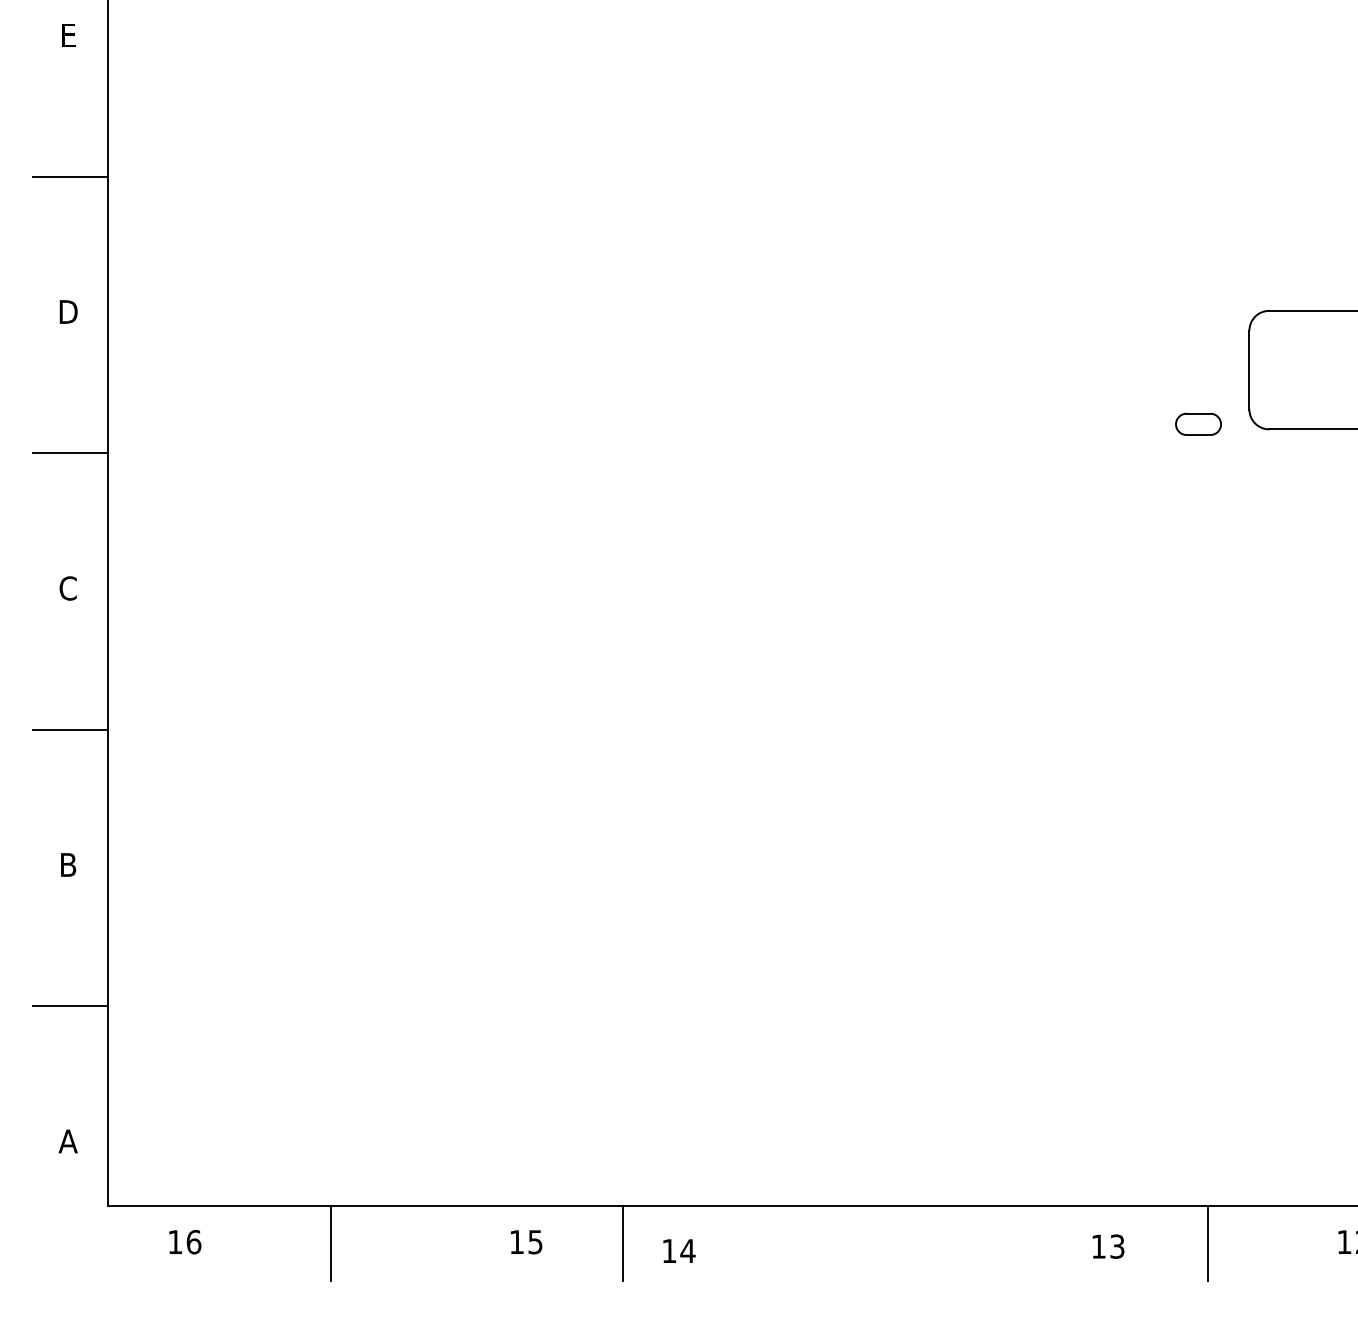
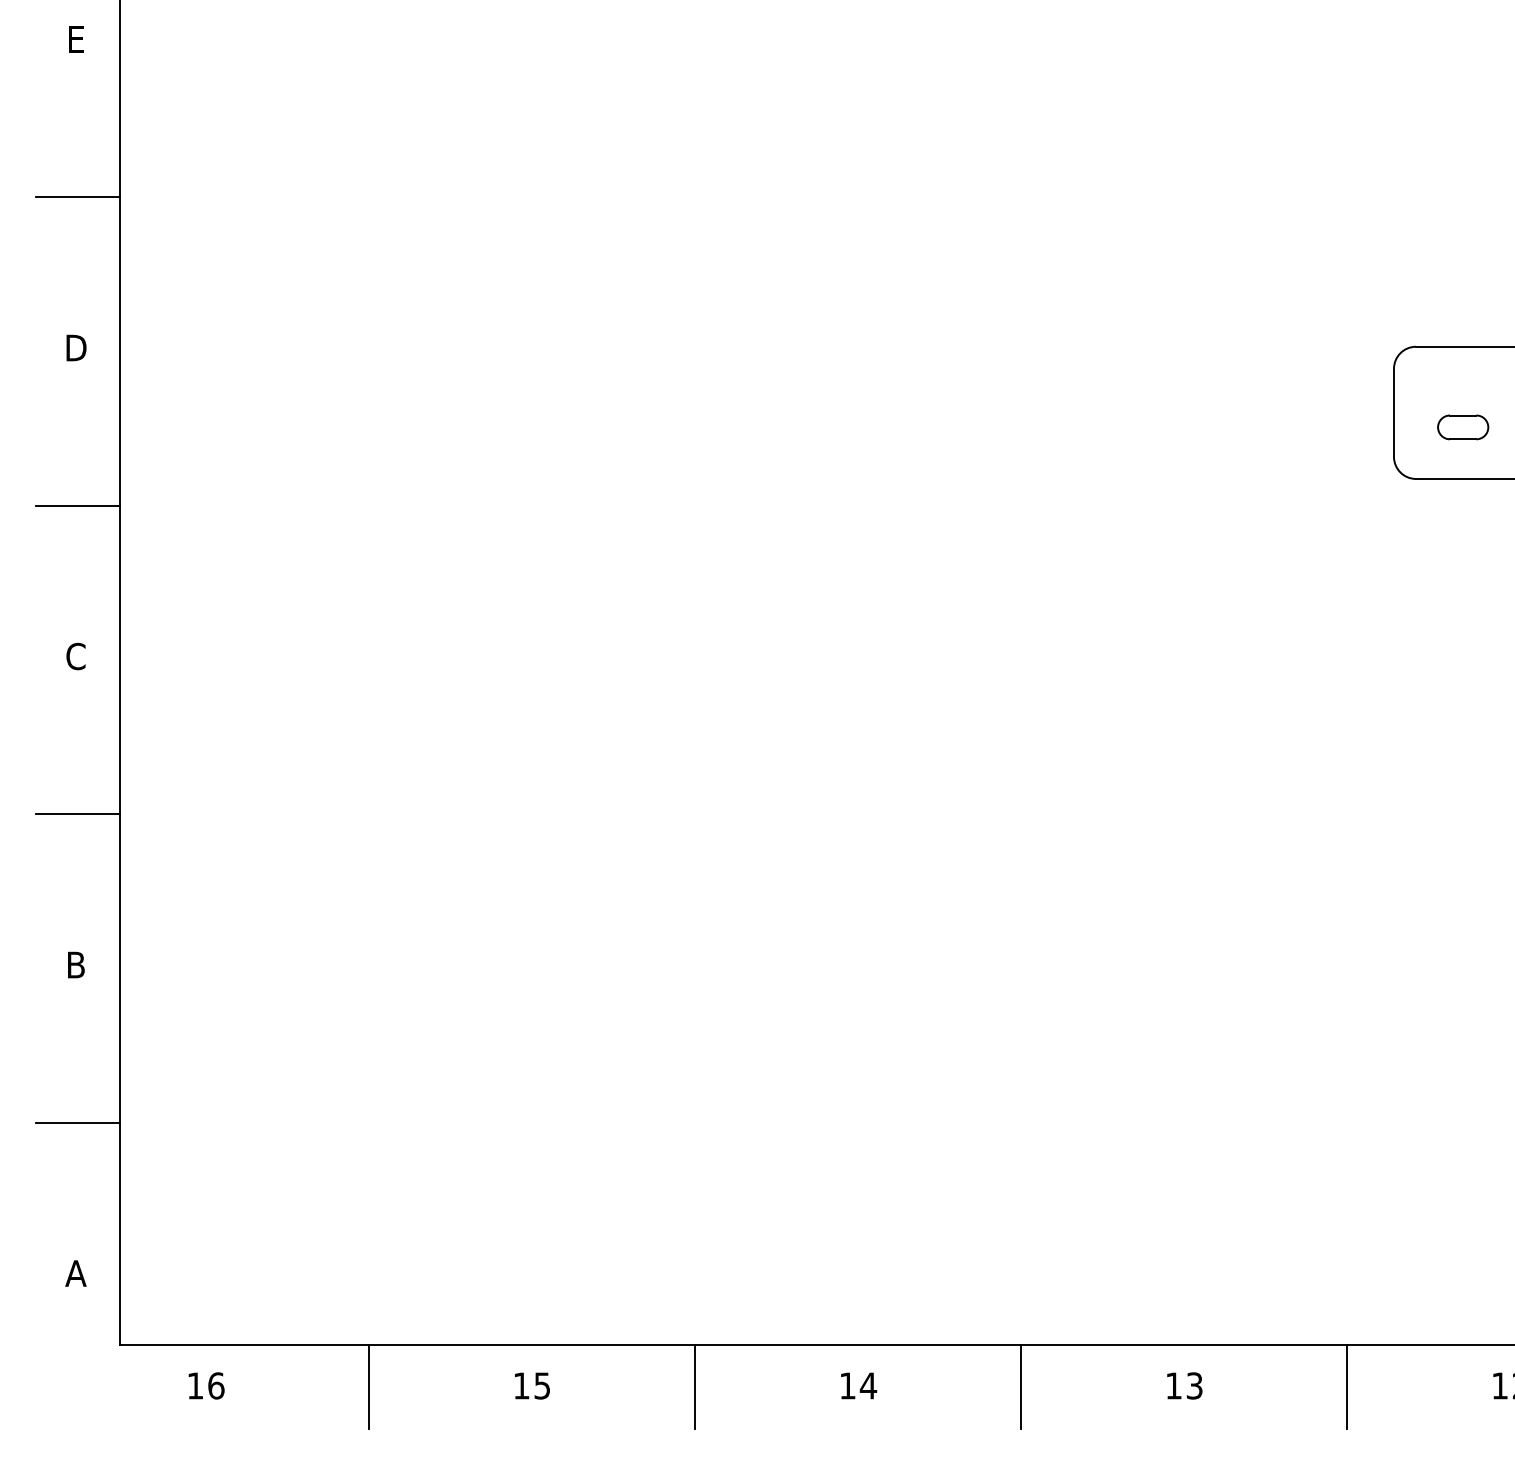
part: (1198, 424) -> (1463, 427), moved
text: (526, 1241) -> (532, 1385), moved
line: (915, 1242) -> (1021, 1386), added
text: (1108, 1246) -> (1184, 1385), moved
text: (679, 1250) -> (859, 1385), moved

